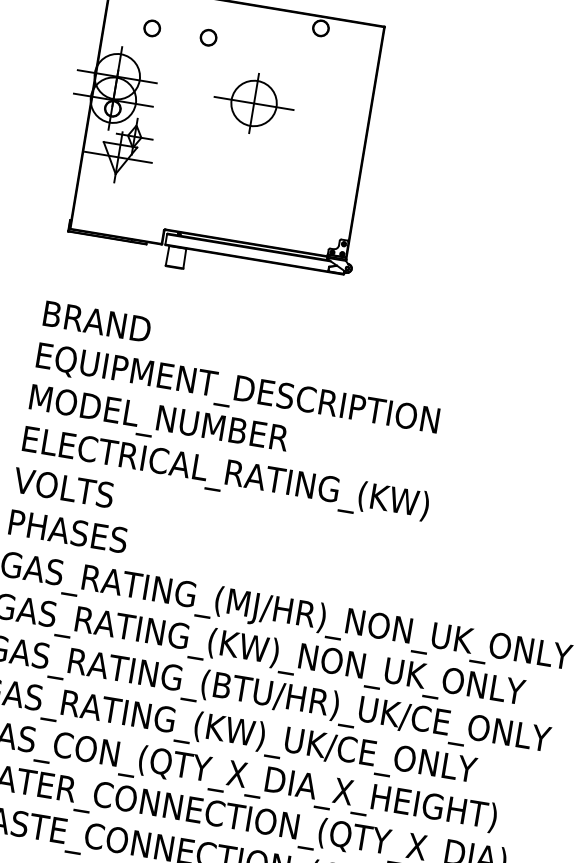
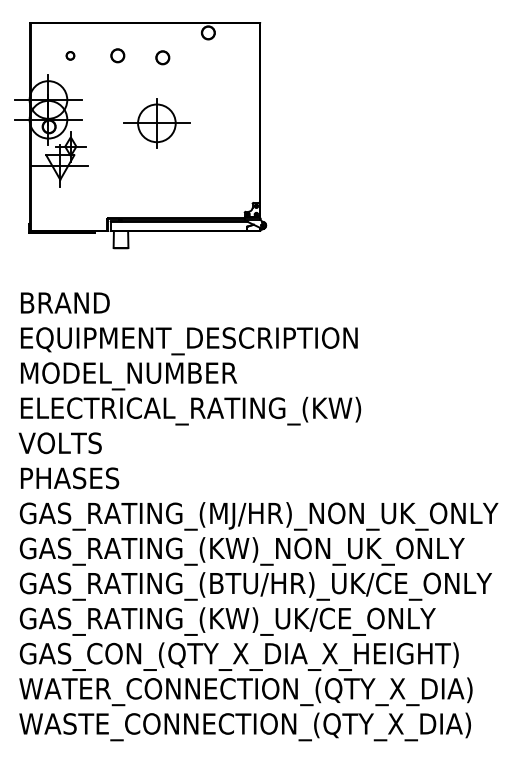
circle: (152, 28) -> (70, 55), size x0.6
circle: (261, 48) -> (162, 57), added
part: (253, 103) -> (156, 123), moved

